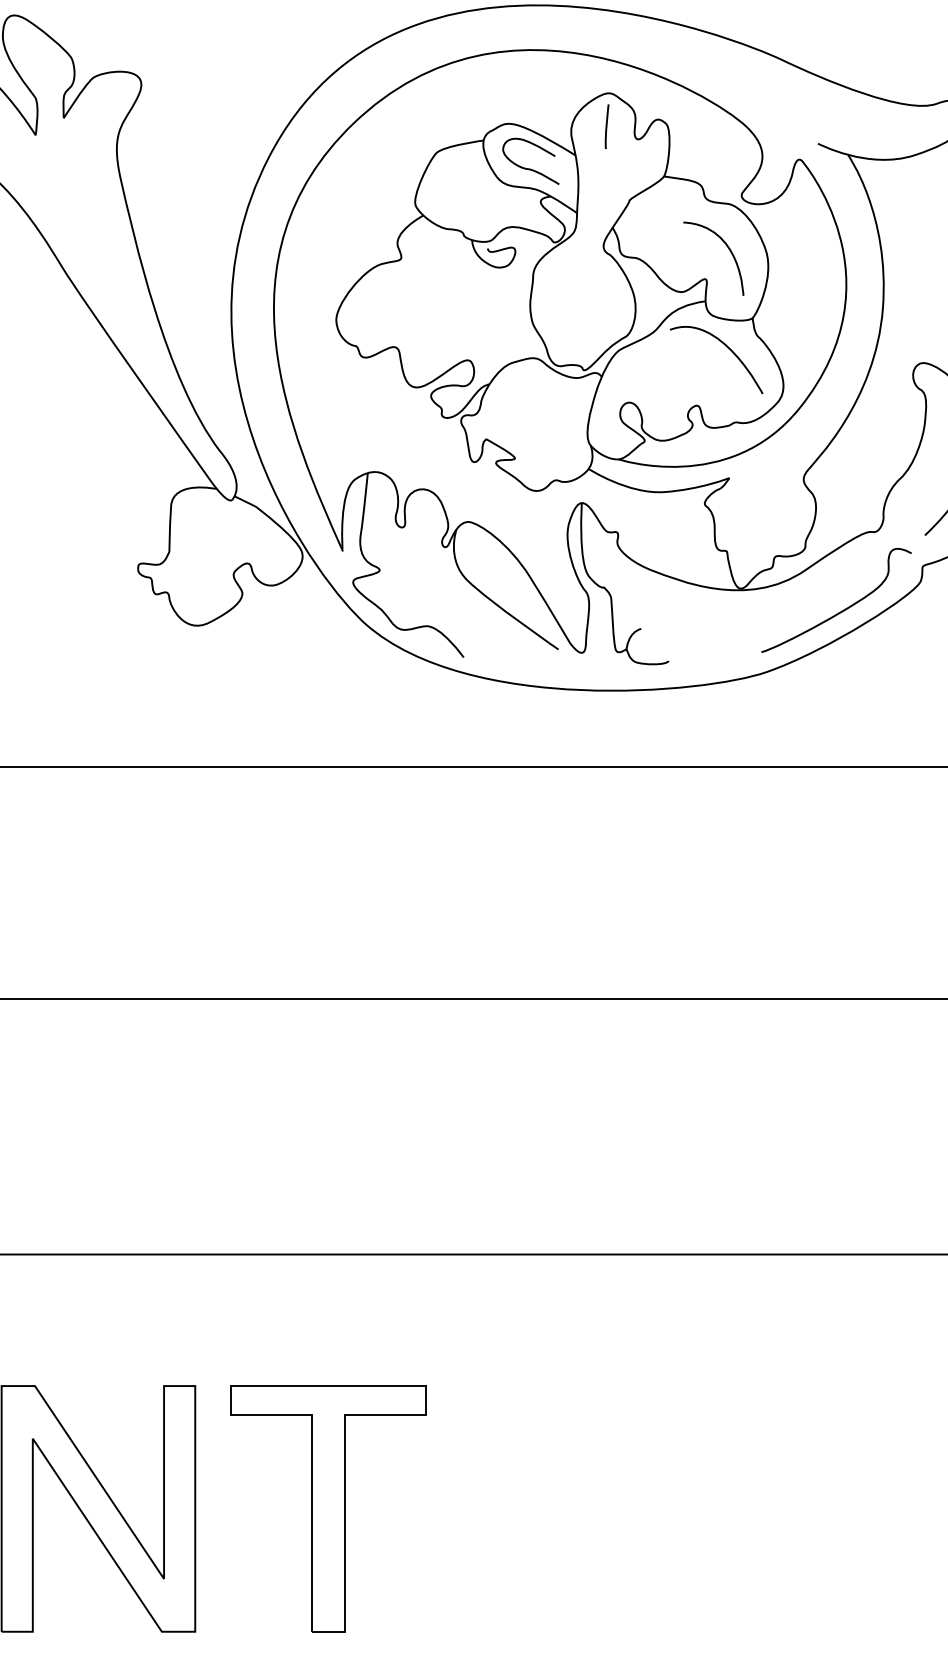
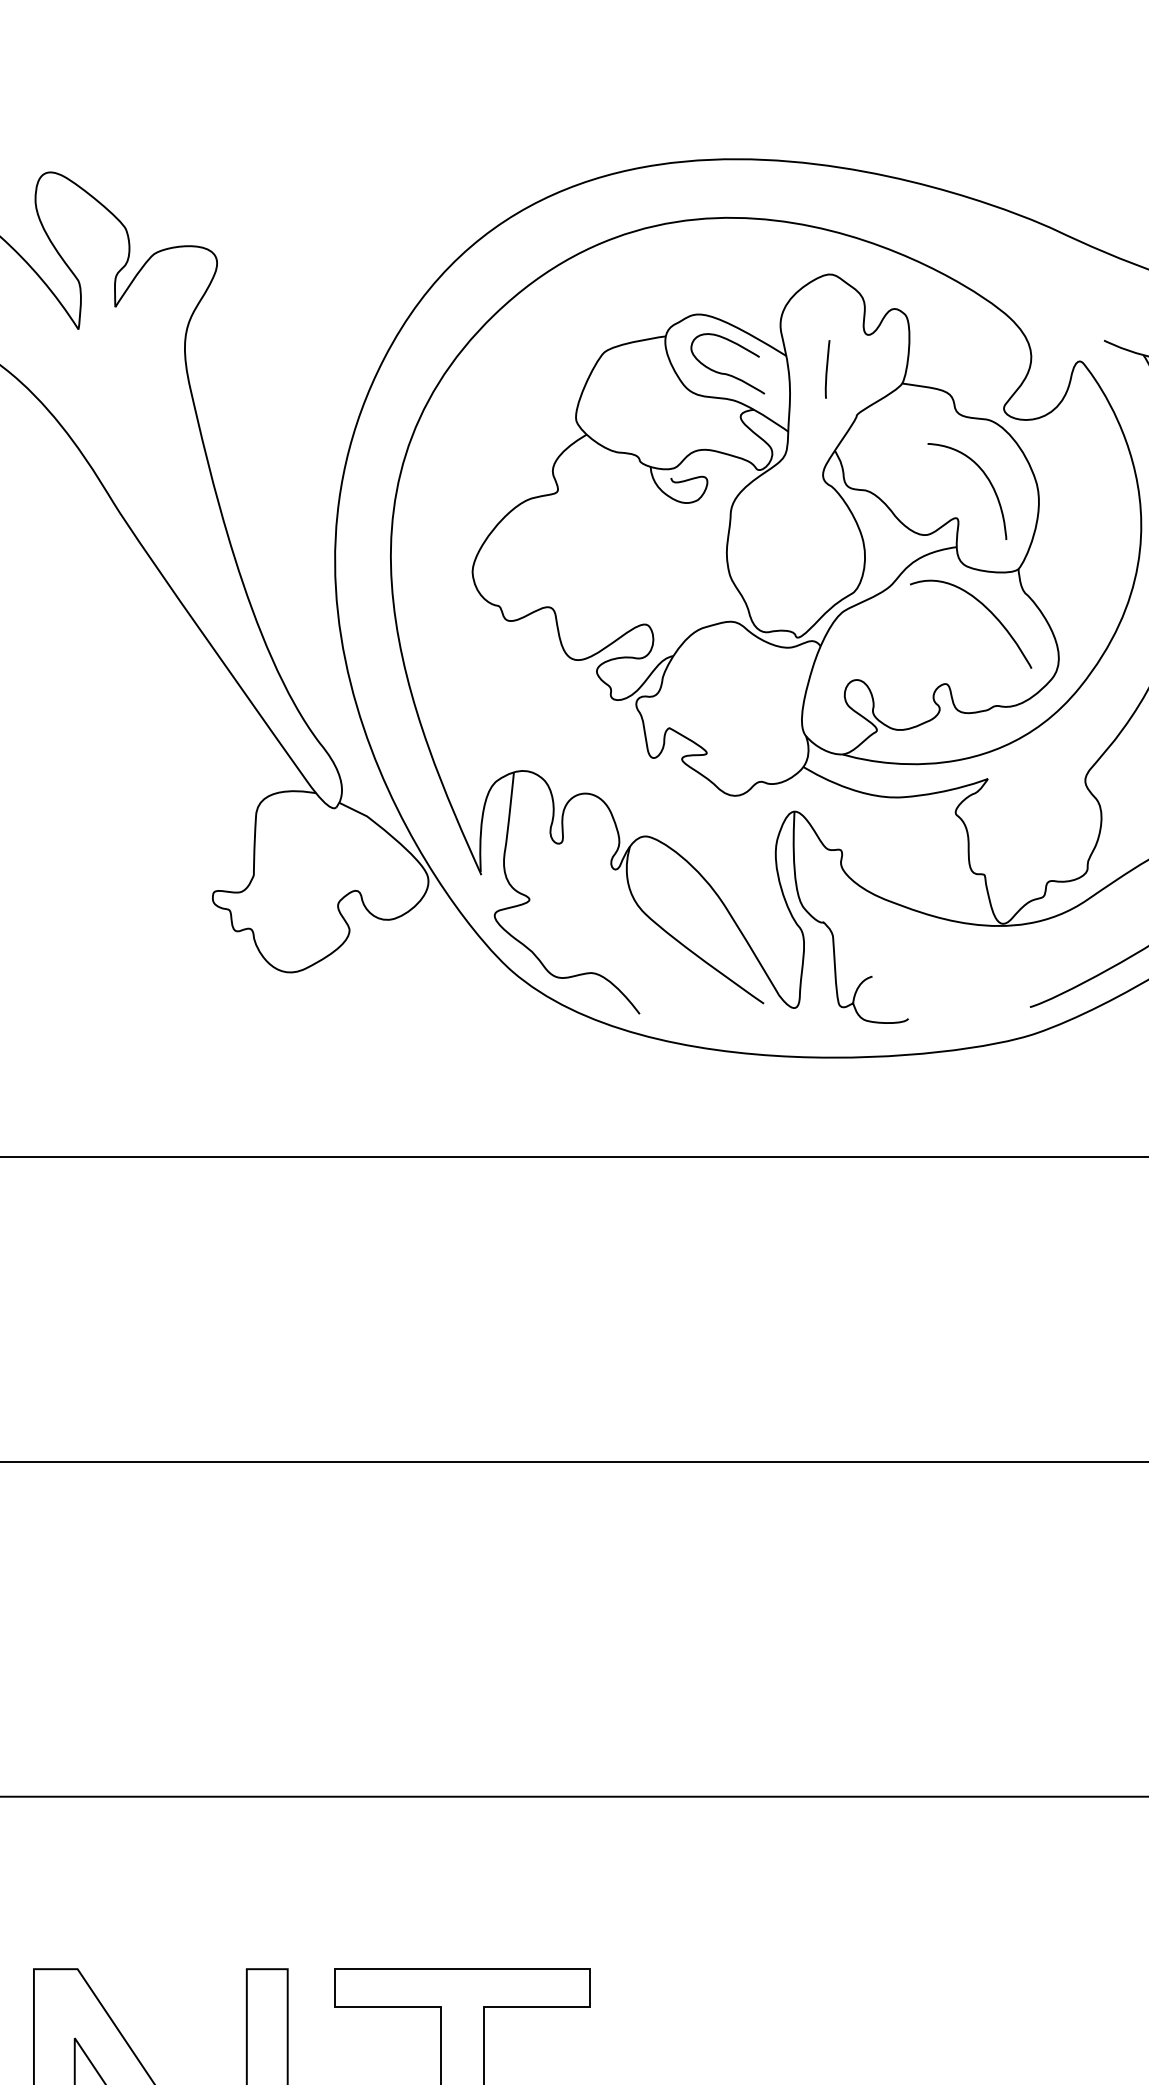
line: (606, 126) -> (826, 369), moved

